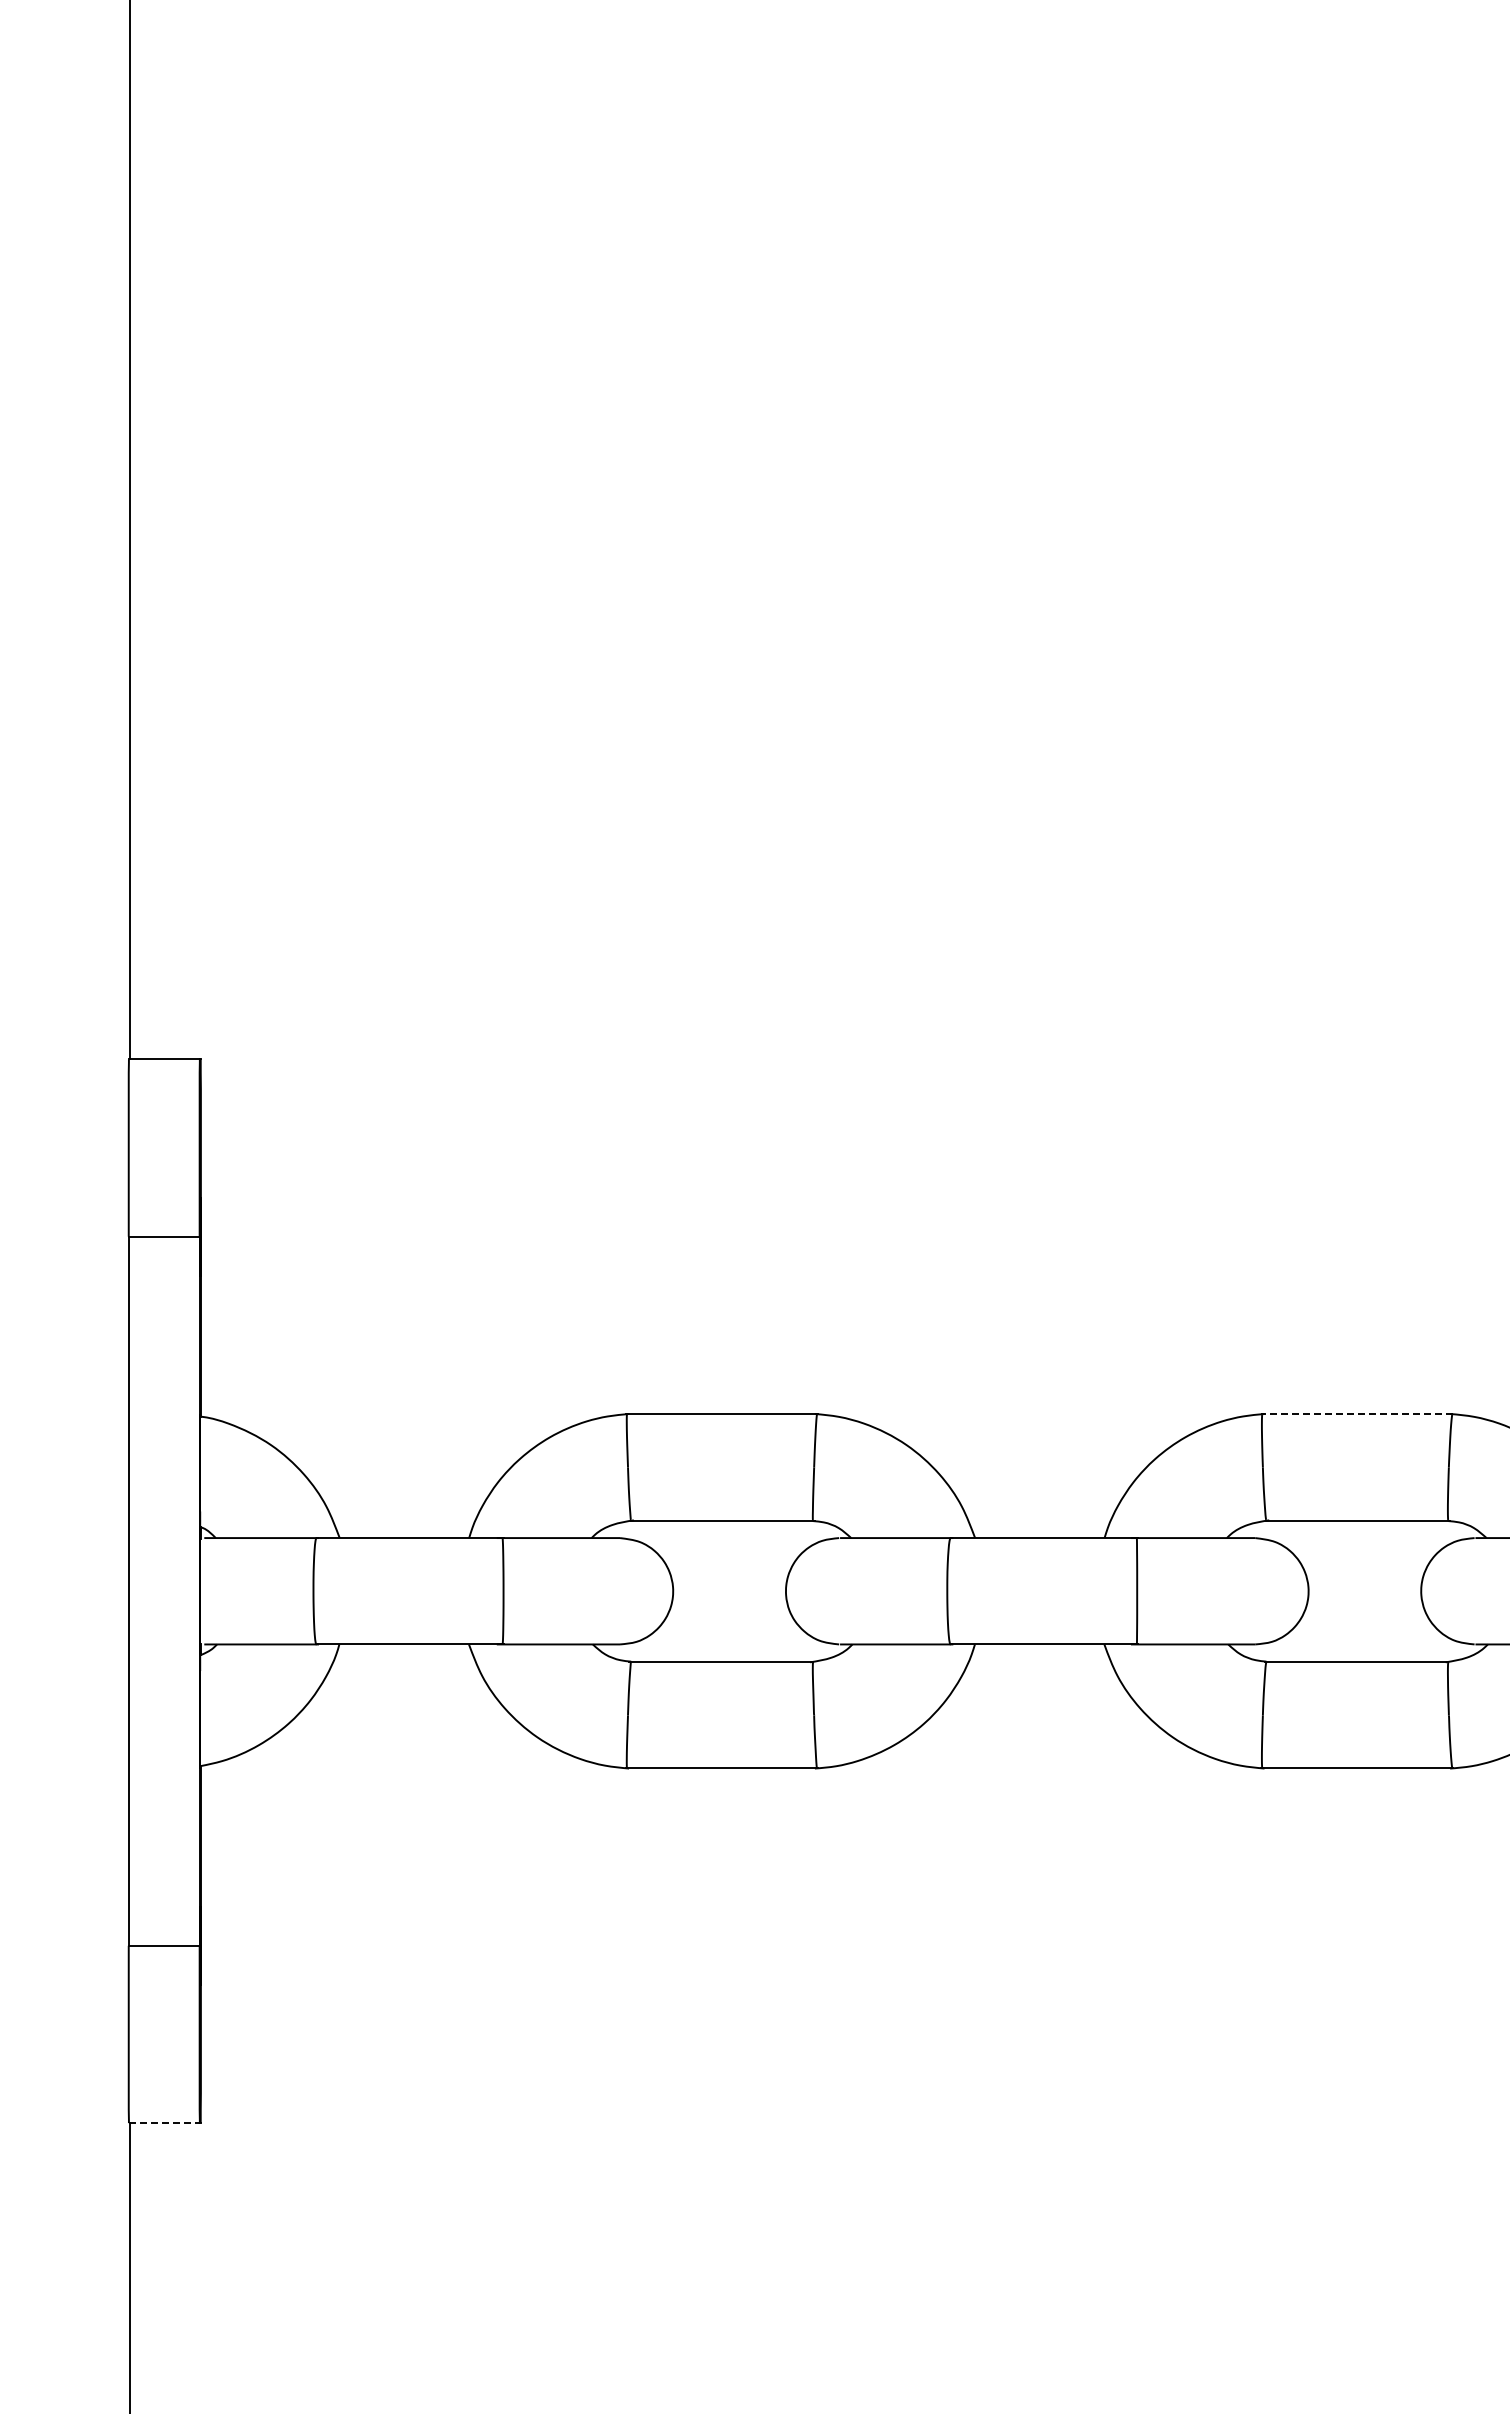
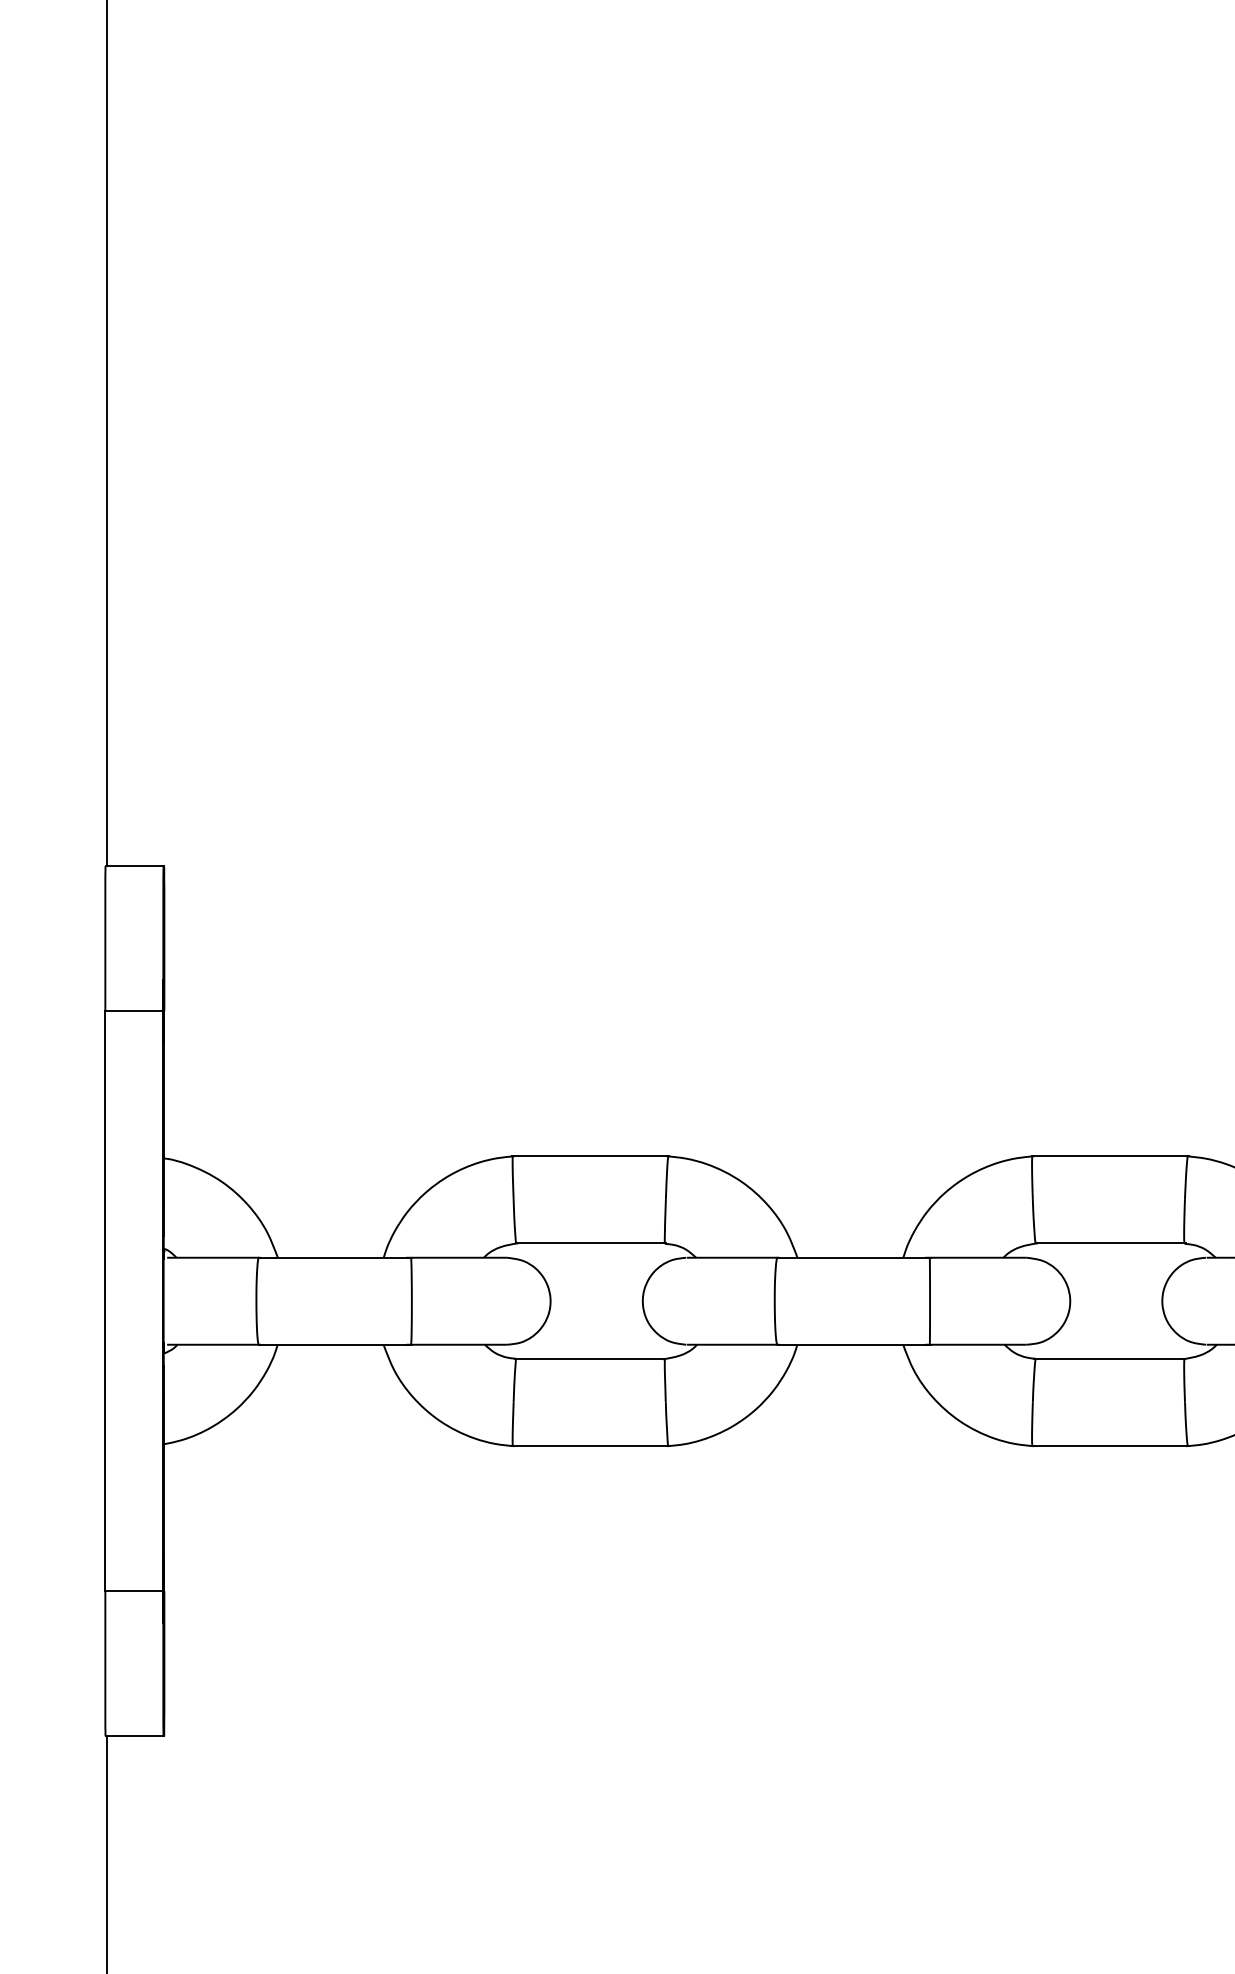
line: (1356, 1414) -> (1109, 1156), dashed -> solid
line: (164, 2123) -> (134, 1736), dashed -> solid

